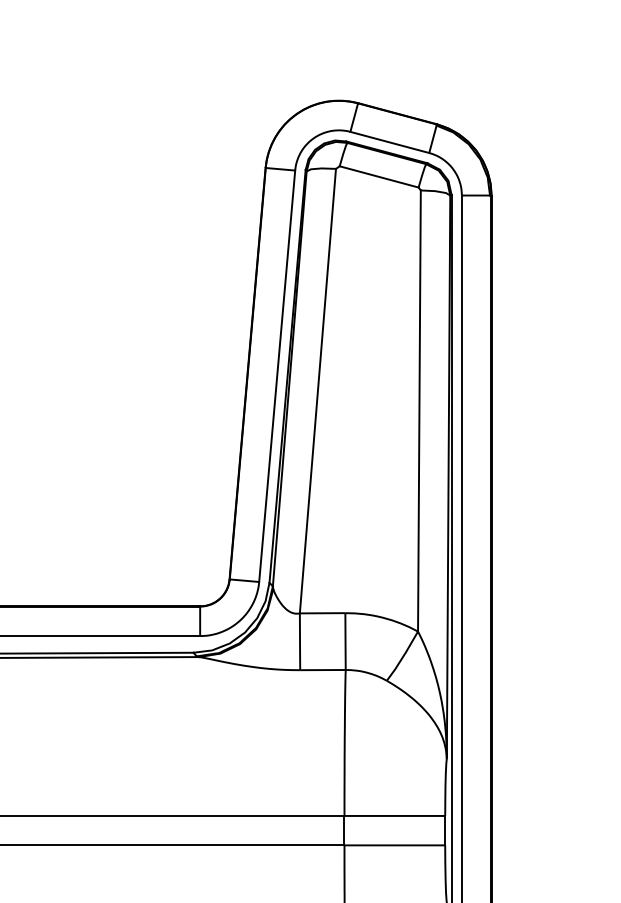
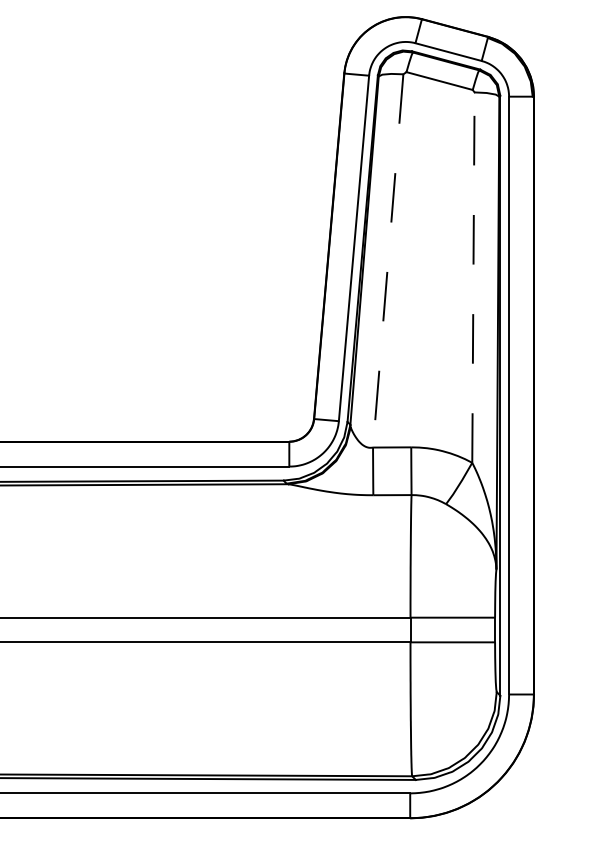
line: (318, 391) -> (388, 261), solid -> dashed
line: (419, 410) -> (473, 277), solid -> dashed

